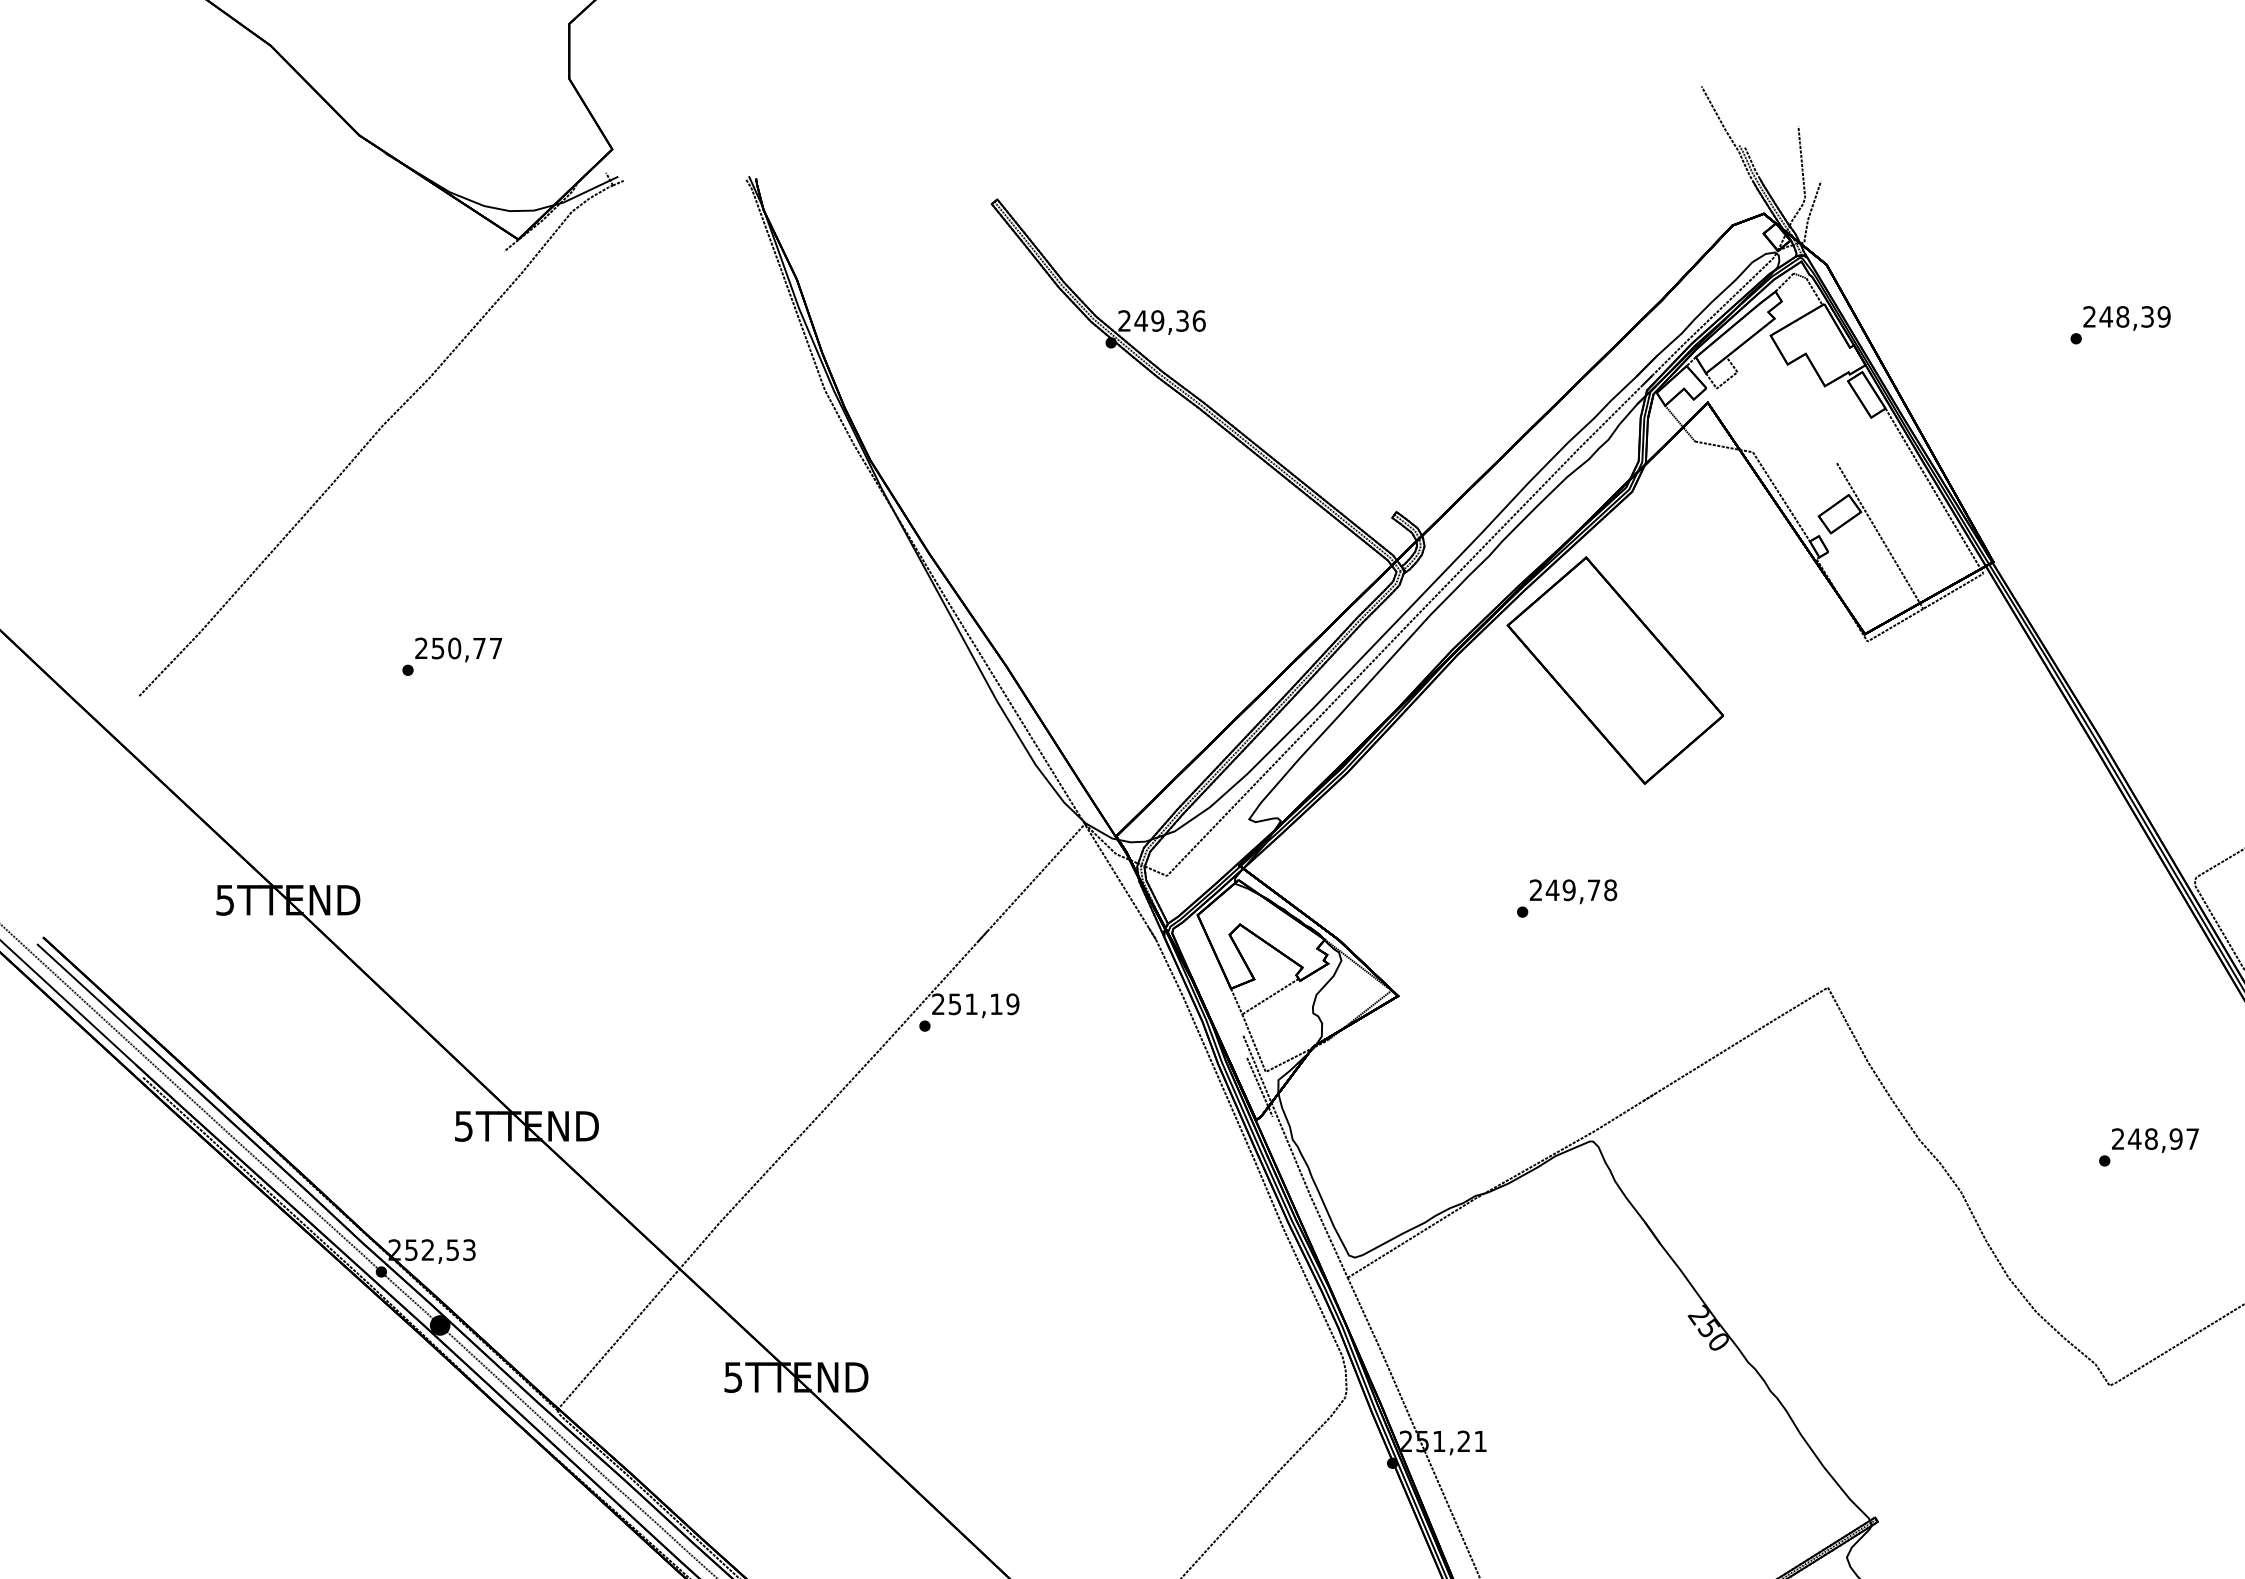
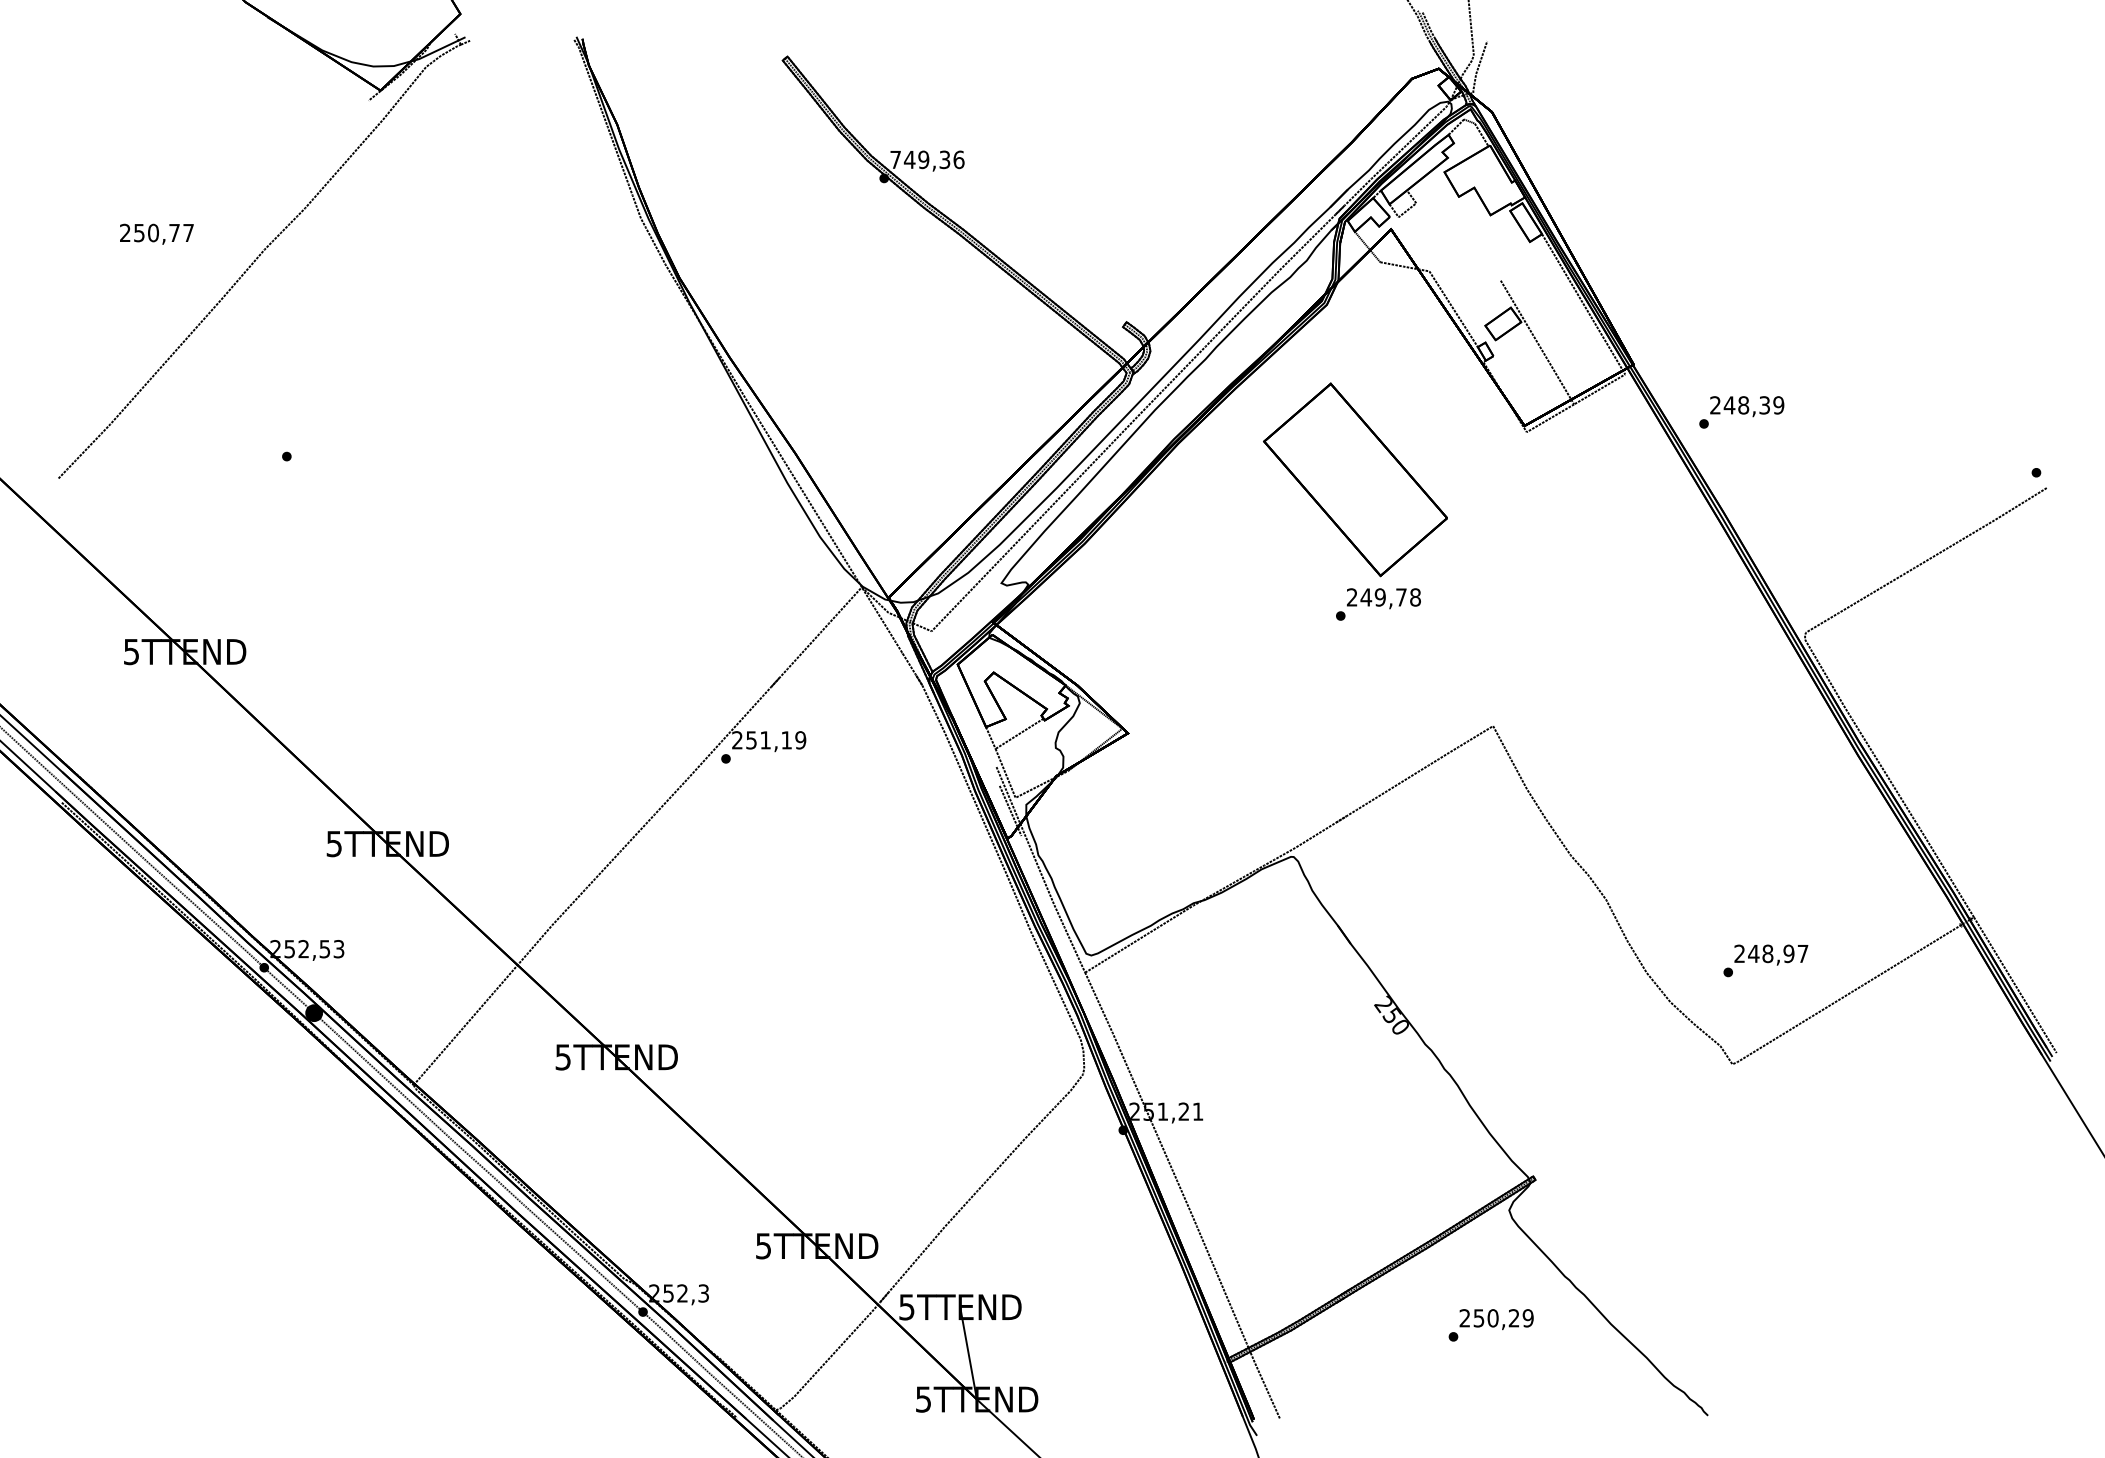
text: (1124, 320) -> (895, 159), 249,36 -> 749,36
text: (2120, 325) -> (1741, 412), moved
text: (458, 649) -> (156, 233), moved
part: (1615, 670) -> (1355, 479), moved
text: (1567, 898) -> (1378, 604), moved
text: (2148, 1146) -> (1765, 960), moved

